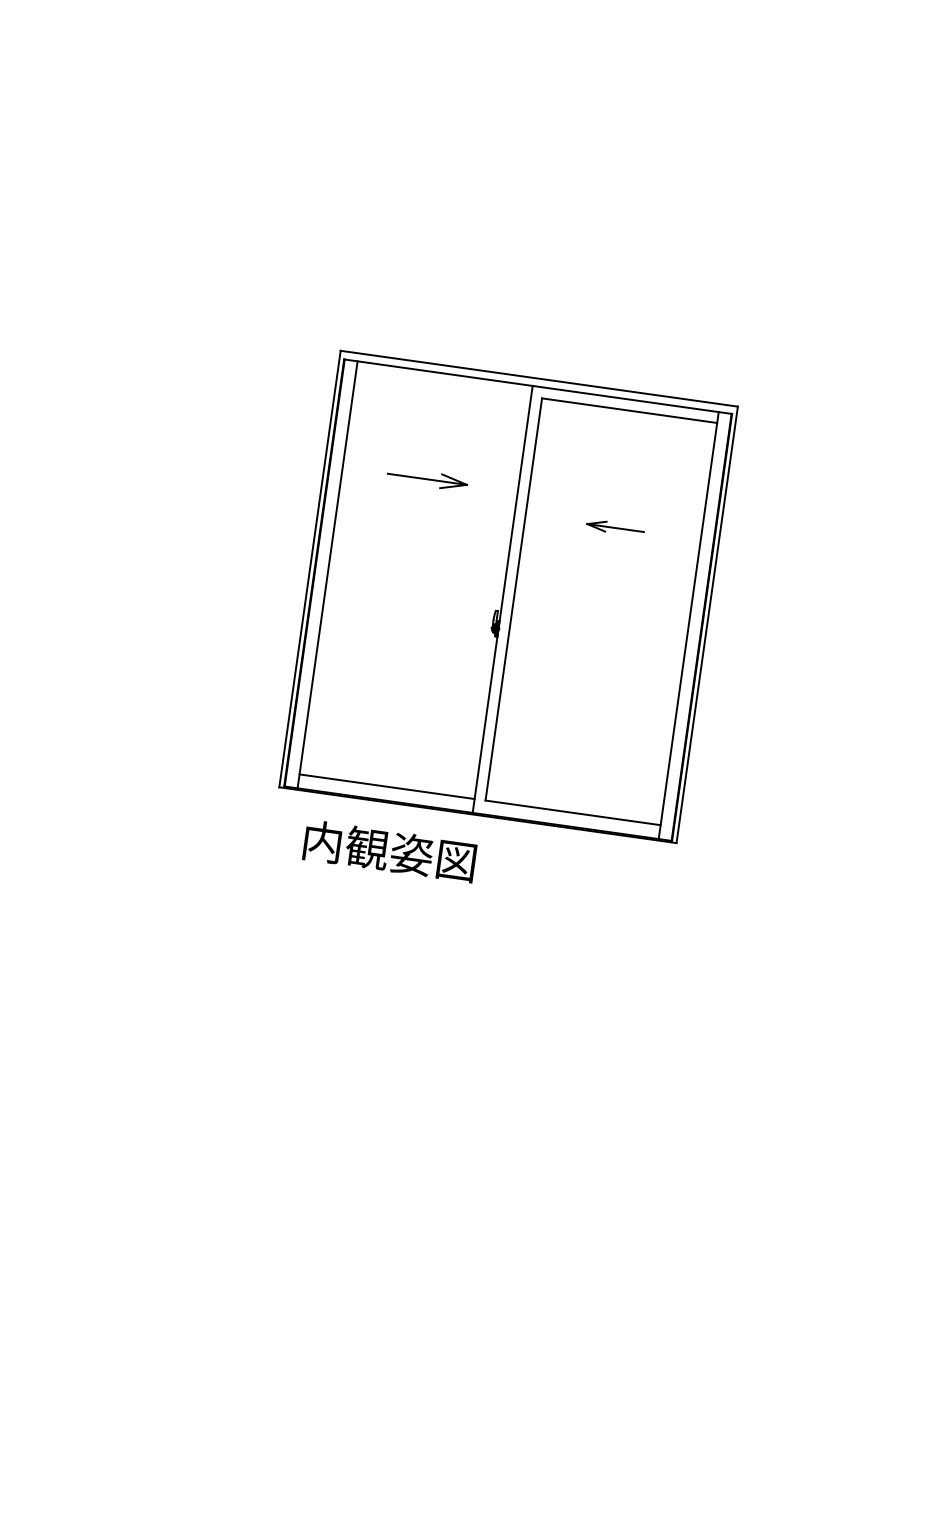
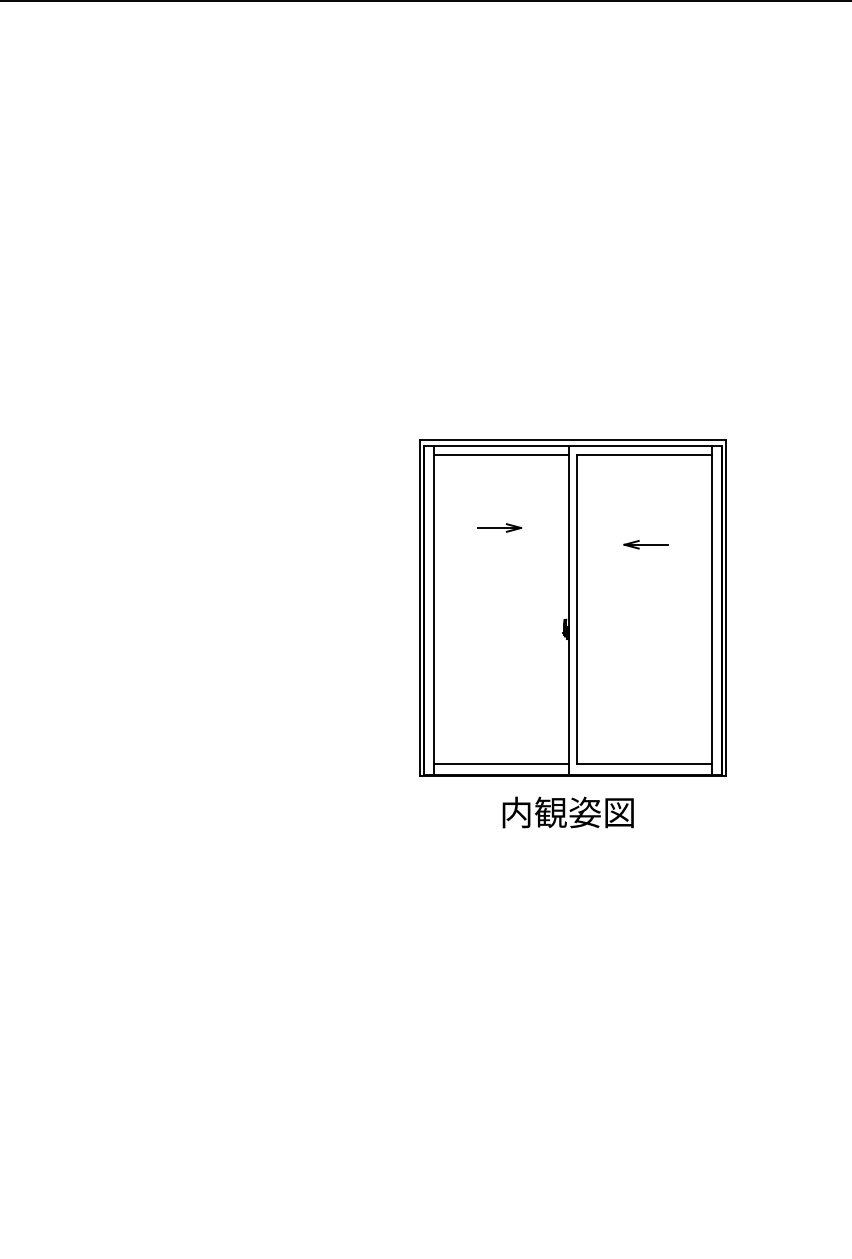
line: (442, 384) -> (500, 454), added
part: (427, 478) -> (499, 527), size x0.71
text: (388, 851) -> (567, 812), moved

